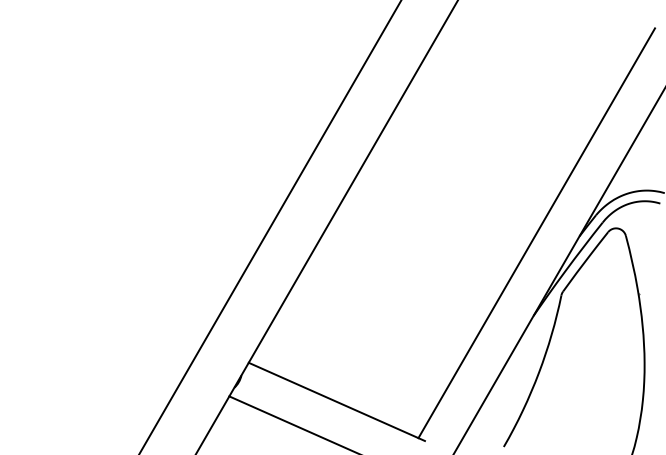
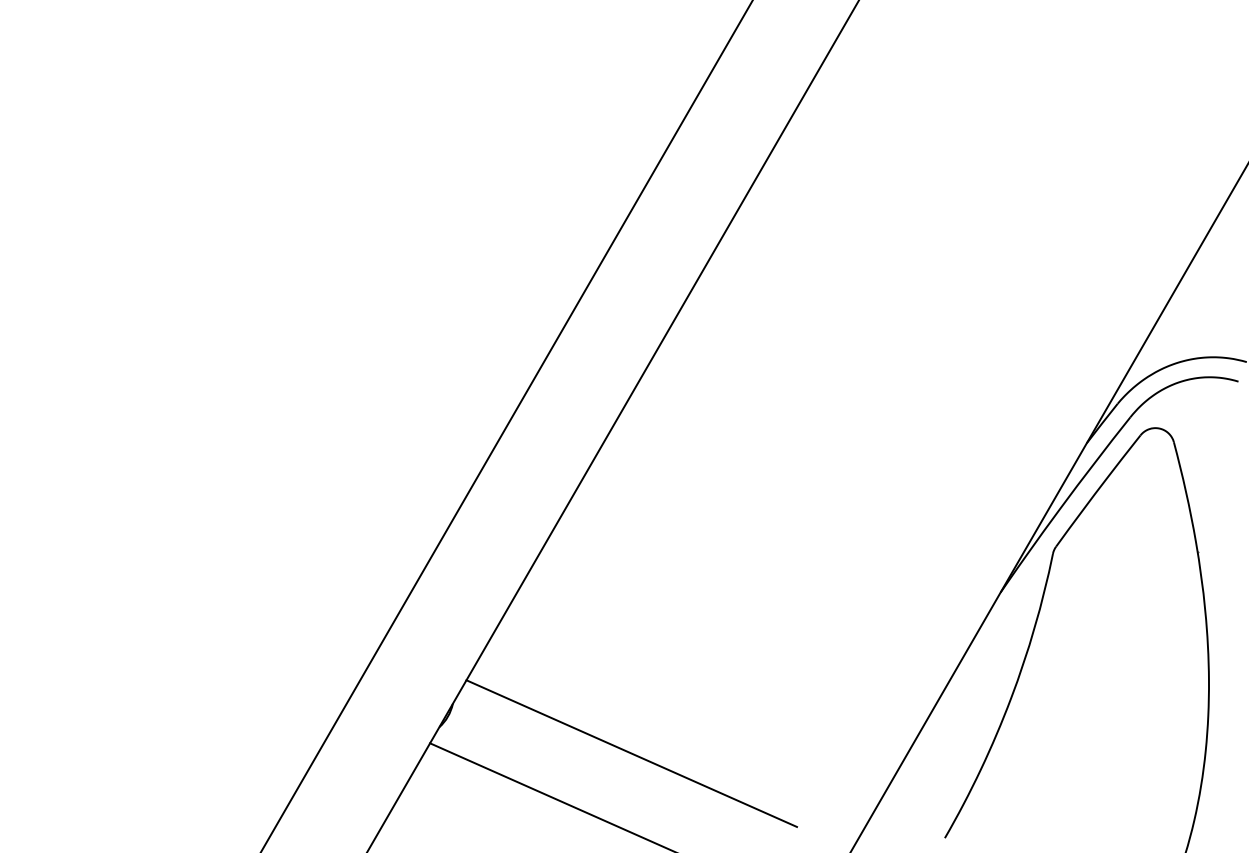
line: (536, 233) -> (1006, 437), removed

